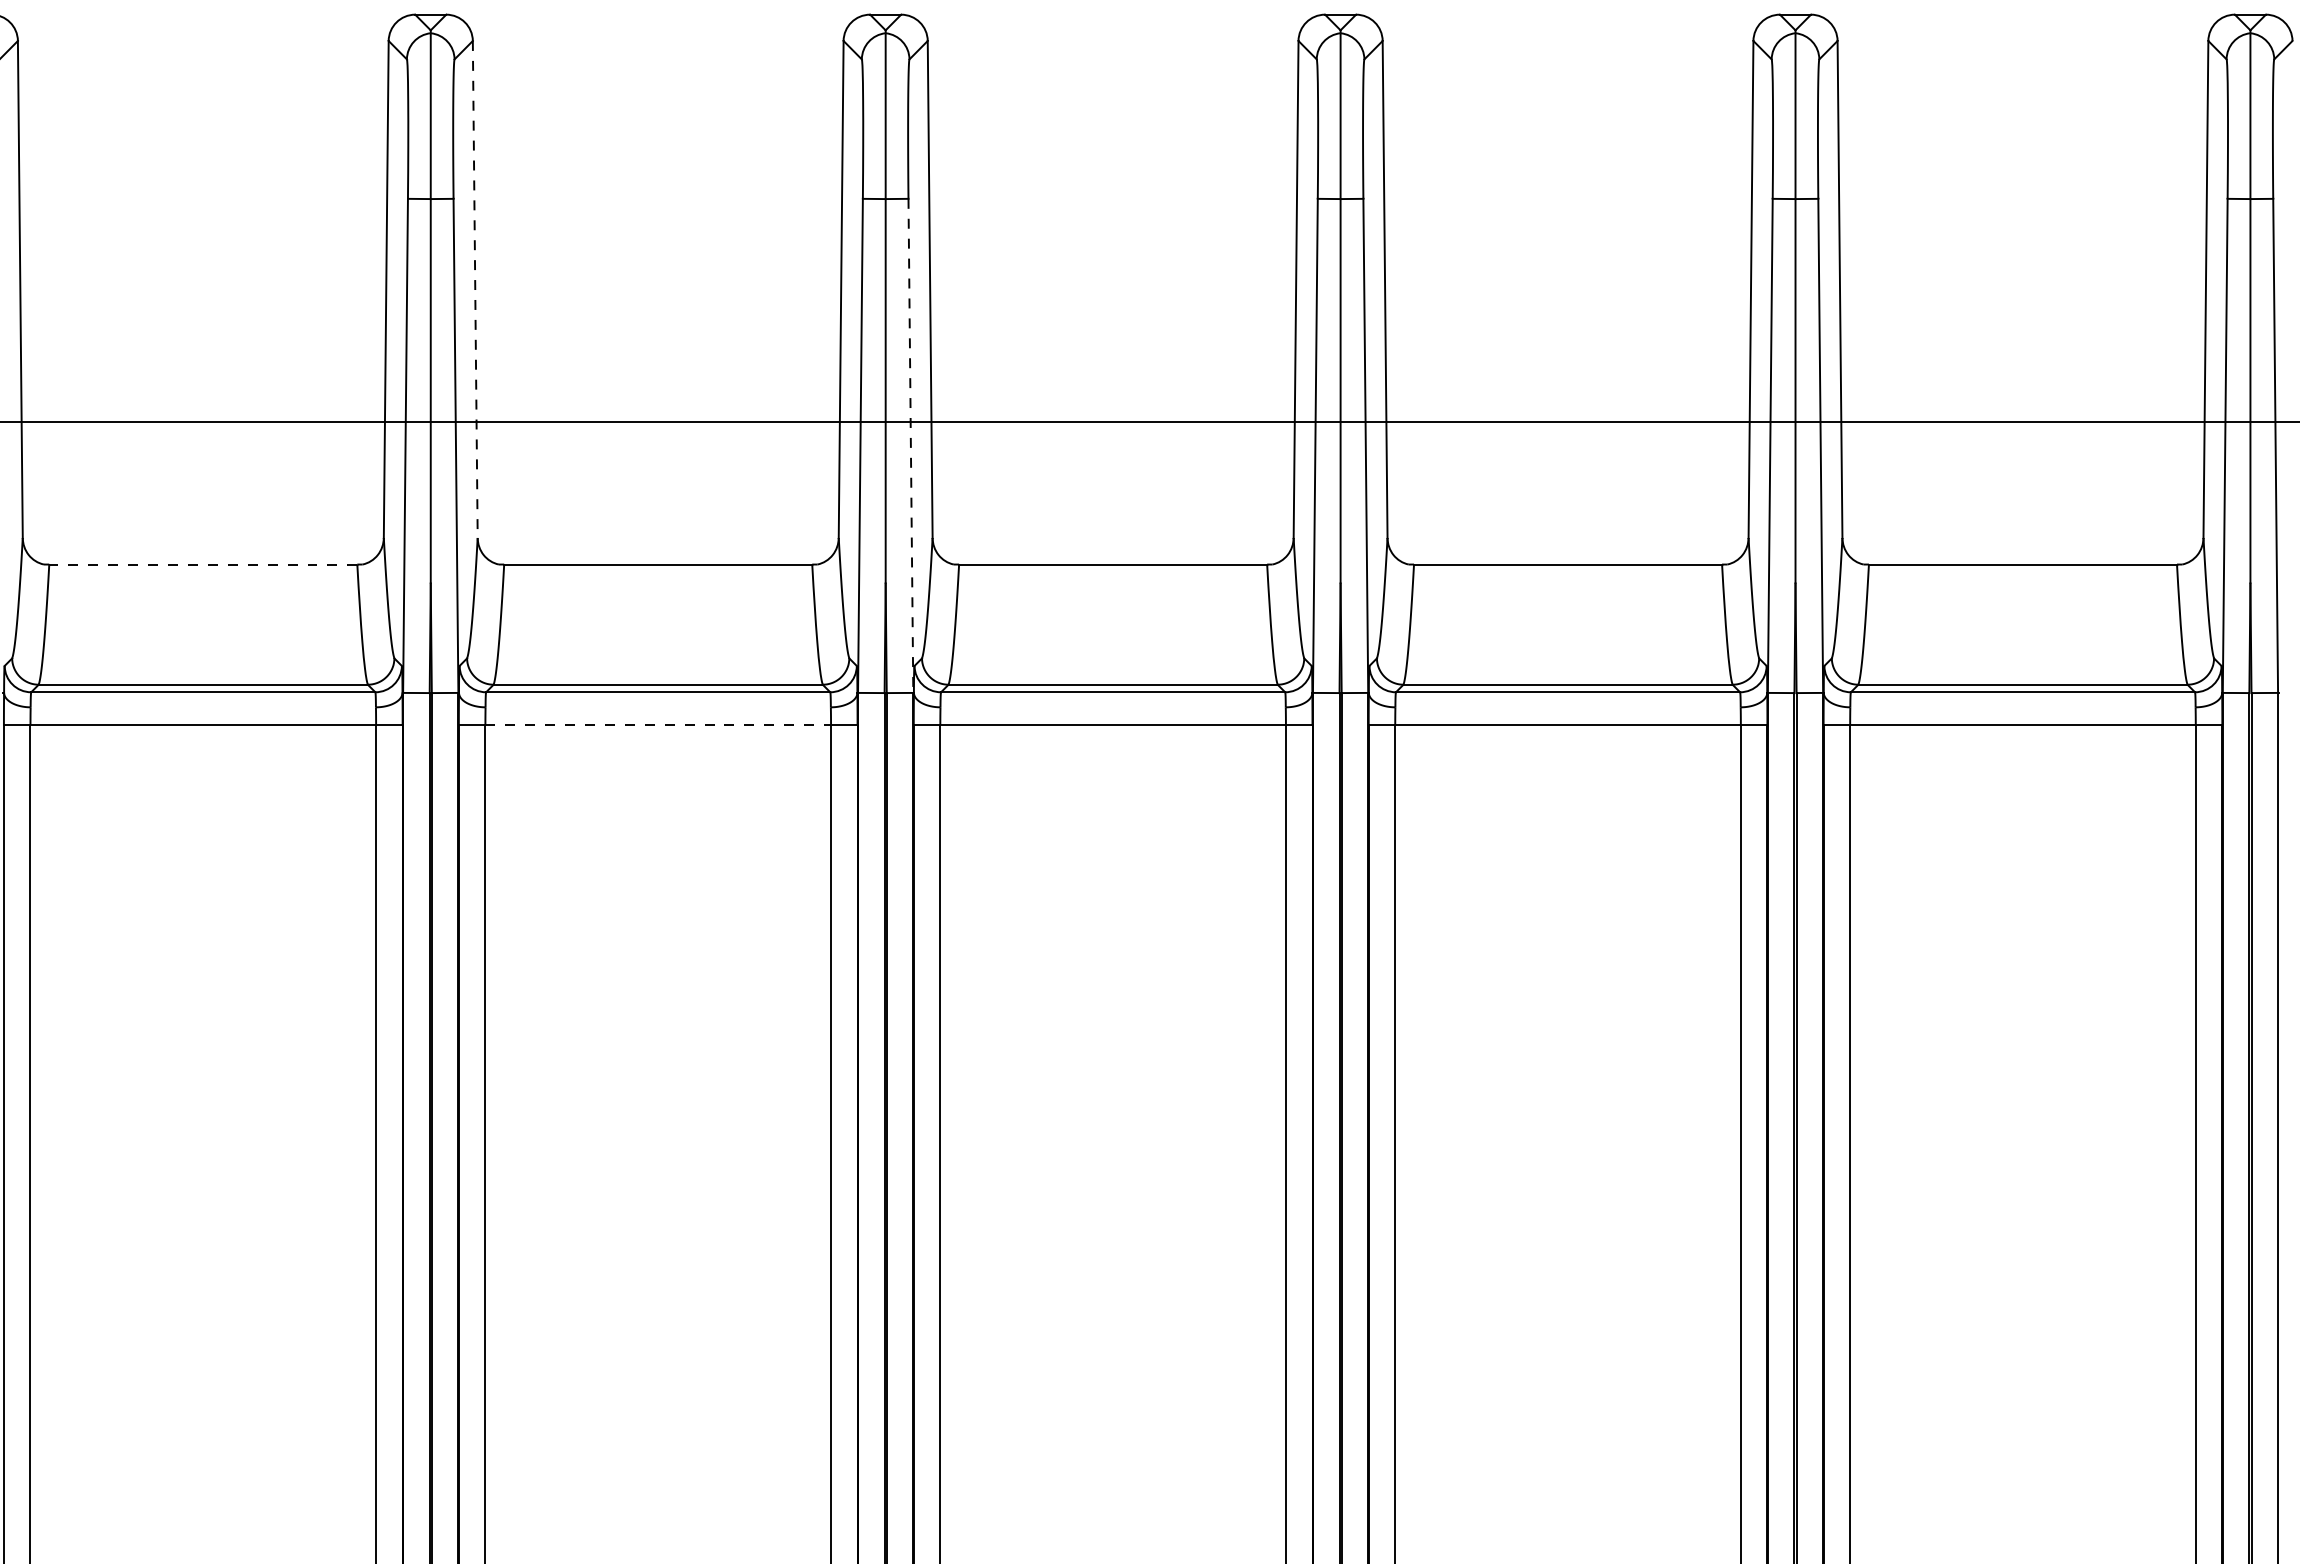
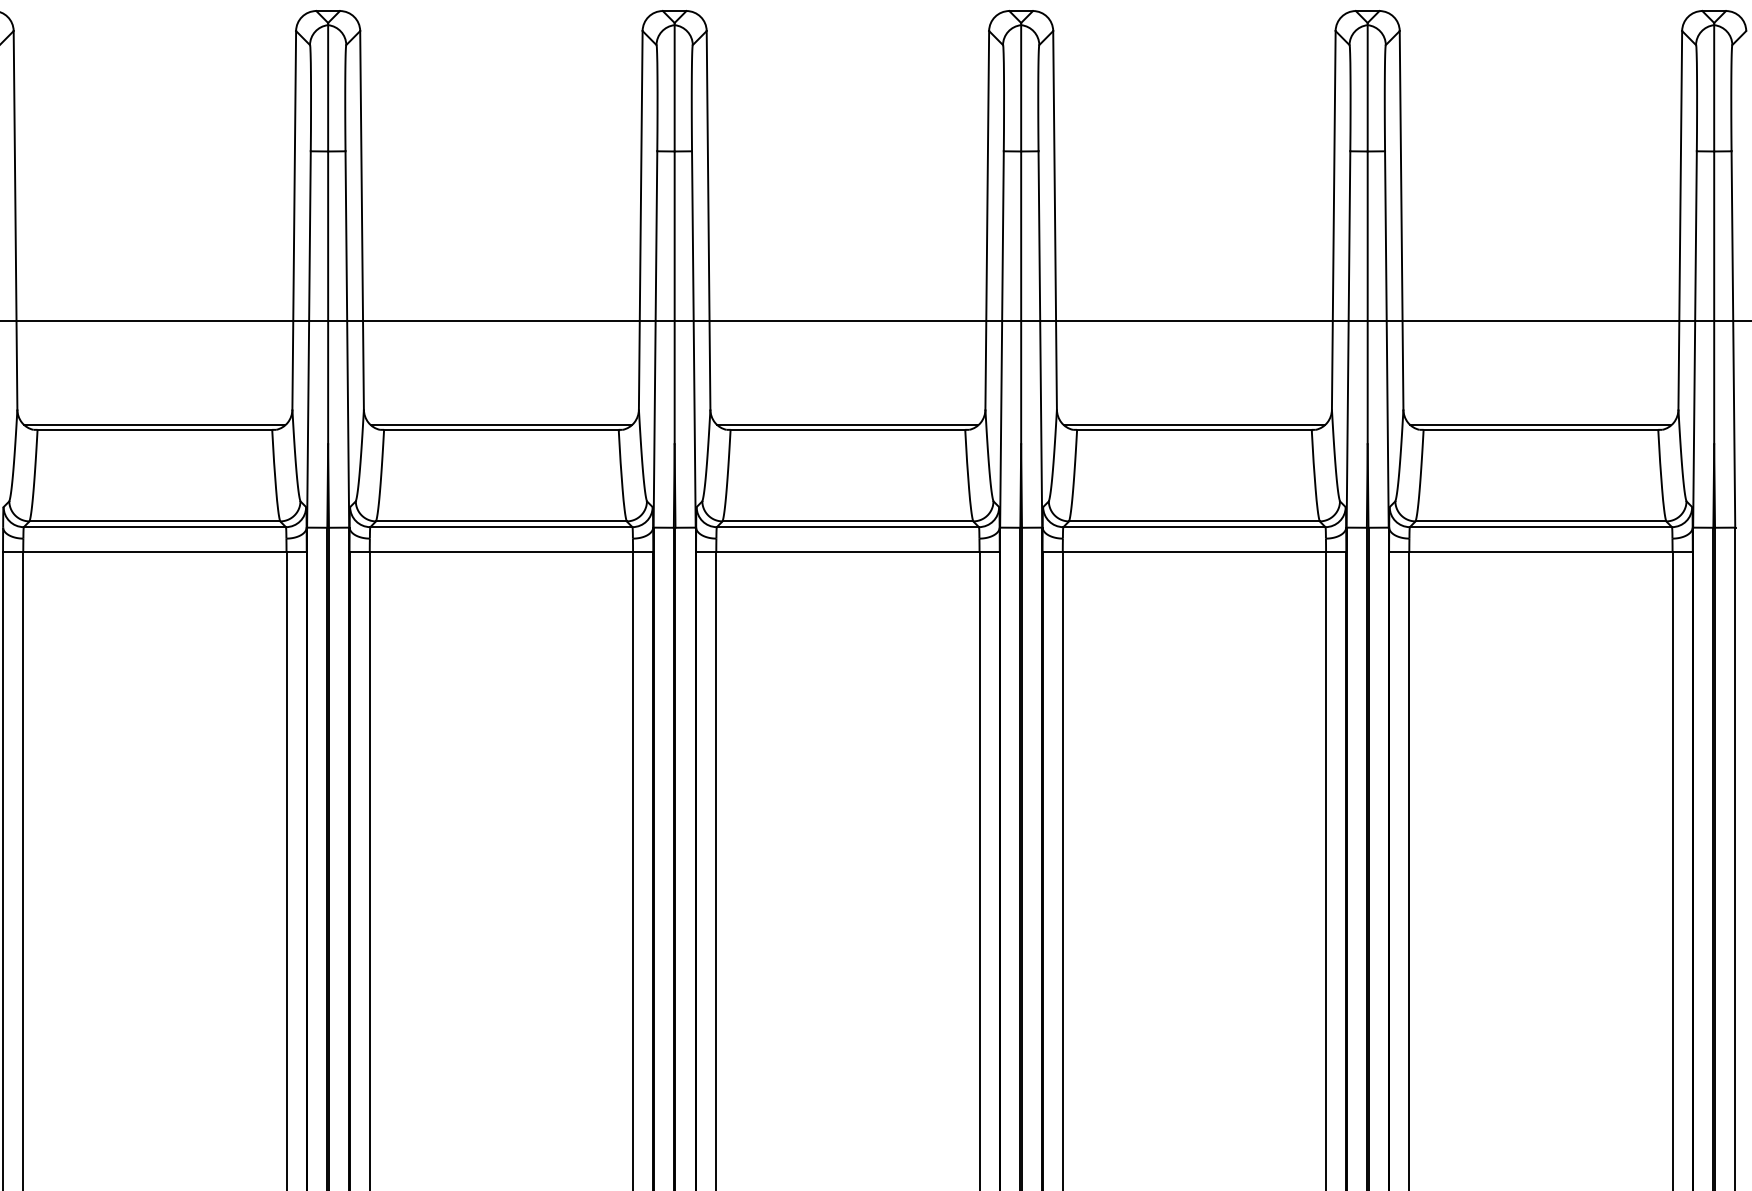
line: (475, 289) -> (362, 220), dashed -> solid
line: (910, 446) -> (693, 339), dashed -> solid
line: (203, 558) -> (155, 425), added
line: (657, 558) -> (500, 425), added
line: (1112, 558) -> (847, 425), added
line: (1567, 558) -> (1194, 425), added
line: (2022, 558) -> (1540, 425), added
line: (202, 564) -> (154, 429), dashed -> solid
line: (658, 725) -> (501, 552), dashed -> solid

